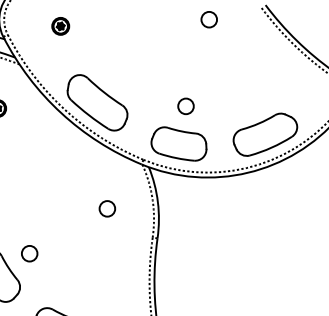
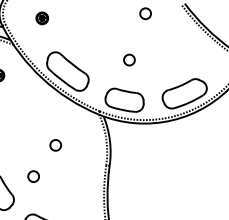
circle: (186, 105) -> (129, 59), moved
circle: (107, 209) -> (55, 145), moved
circle: (29, 253) -> (33, 176), moved

